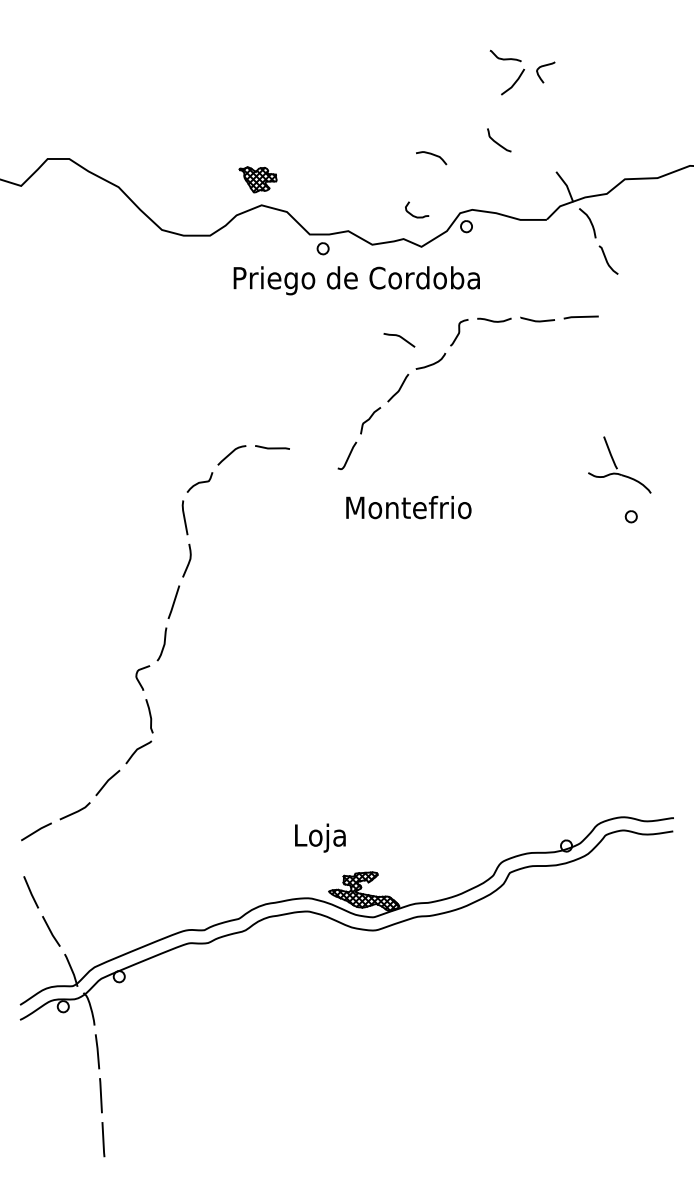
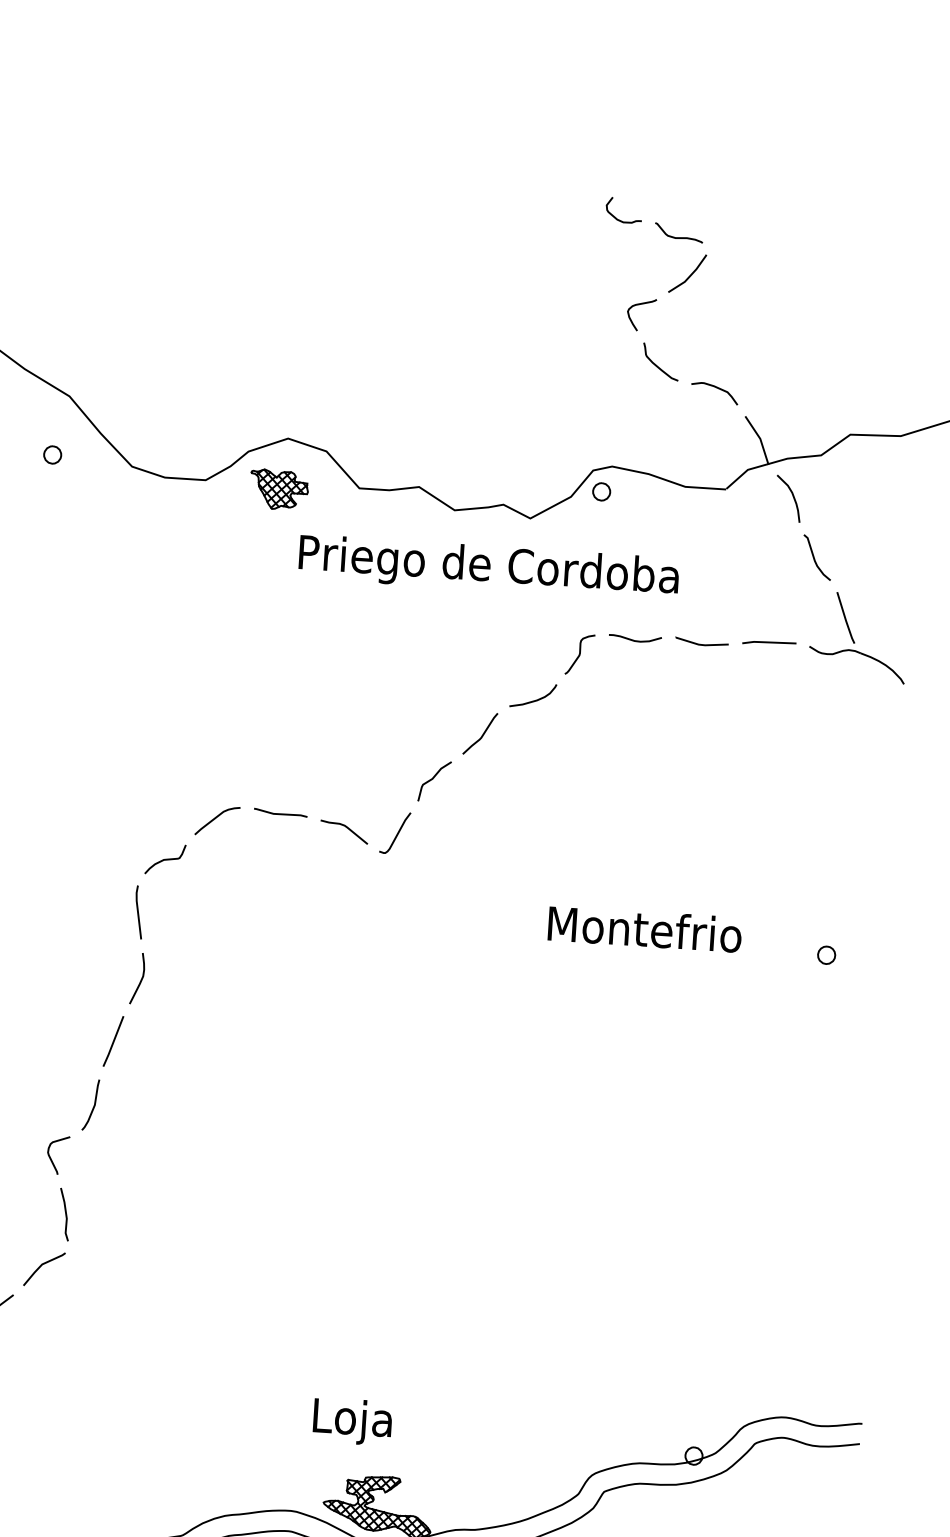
curve: (542, 67) -> (636, 306), moved
curve: (432, 155) -> (716, 389), moved
part: (257, 179) -> (278, 489), moved
curve: (415, 215) -> (620, 219), moved
part: (322, 248) -> (51, 454), moved
text: (356, 280) -> (488, 567), moved
curve: (401, 338) -> (347, 829), moved
part: (619, 464) -> (858, 636), moved
text: (408, 507) -> (644, 929), moved
text: (320, 837) -> (352, 1420), moved

